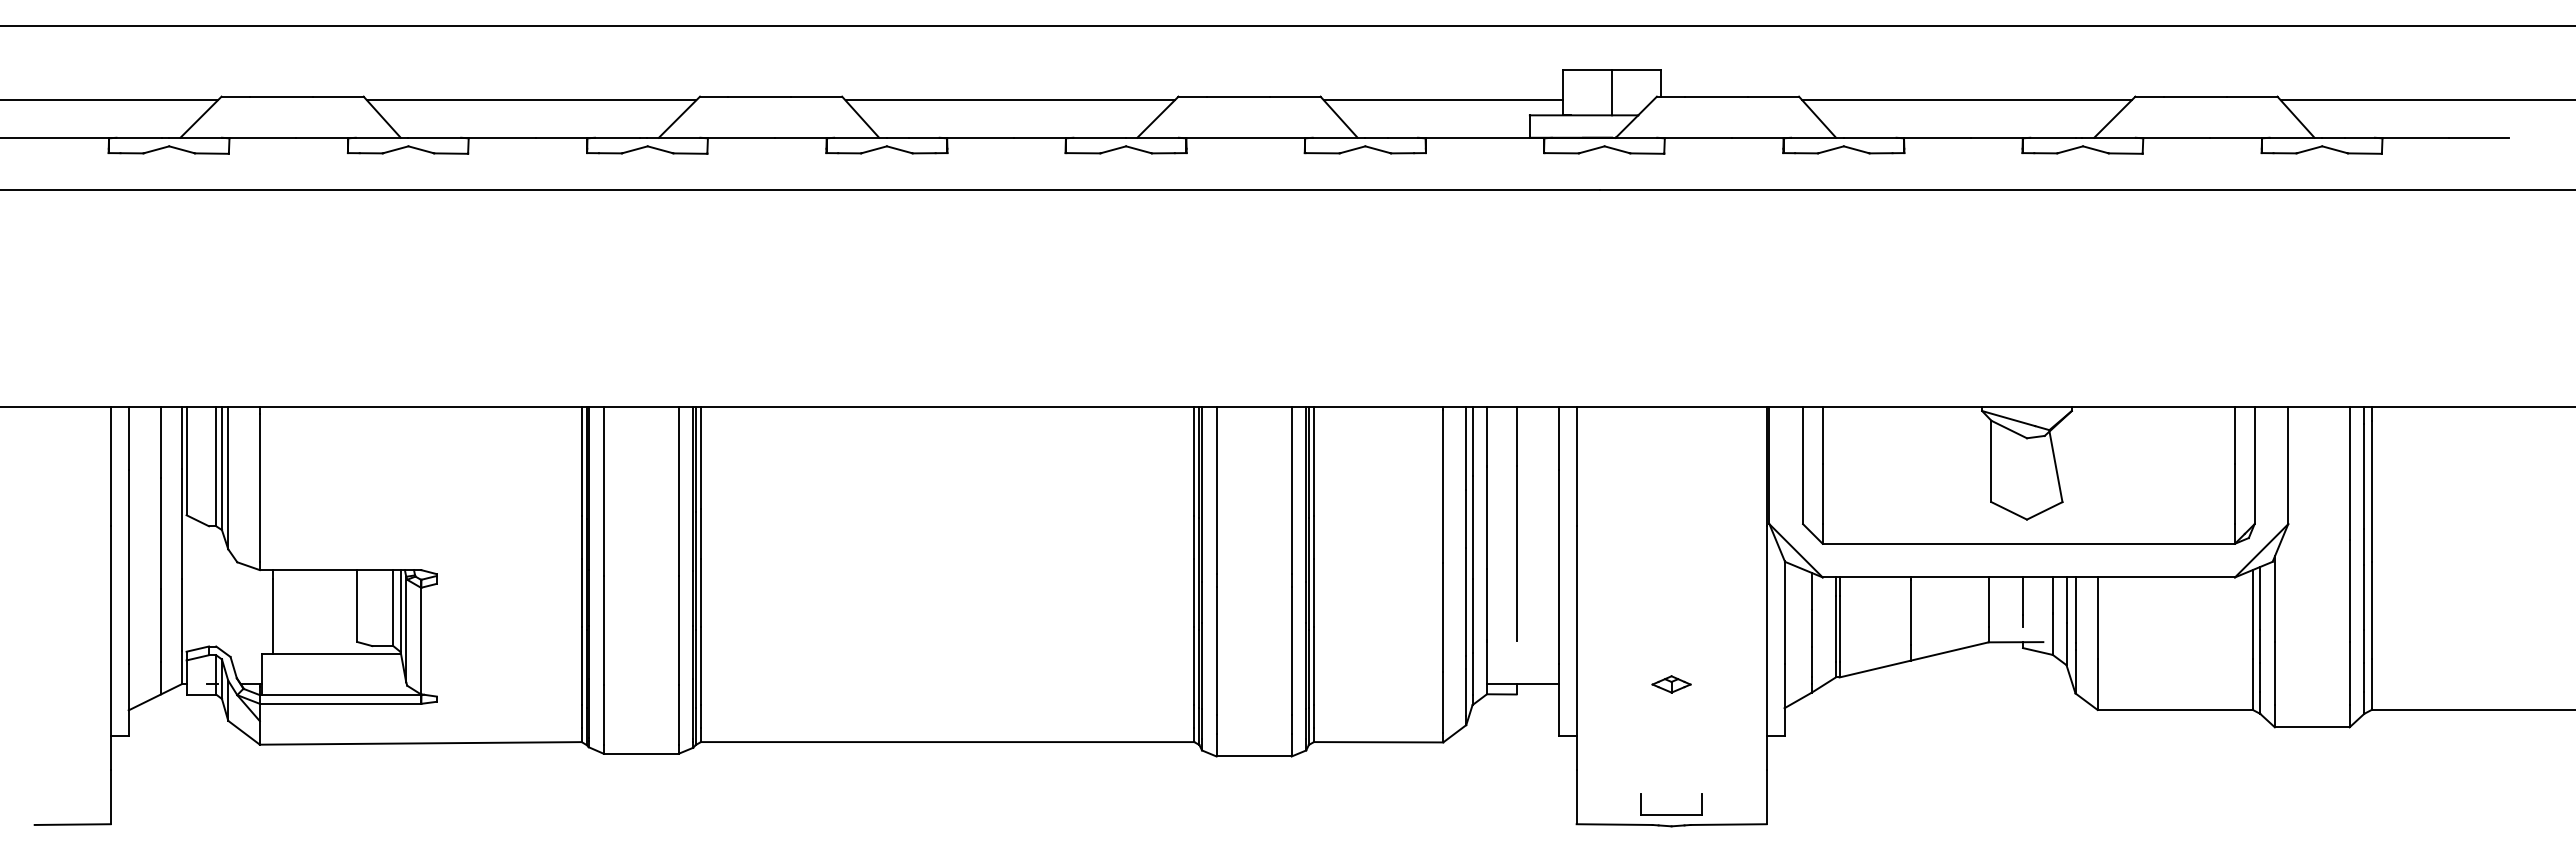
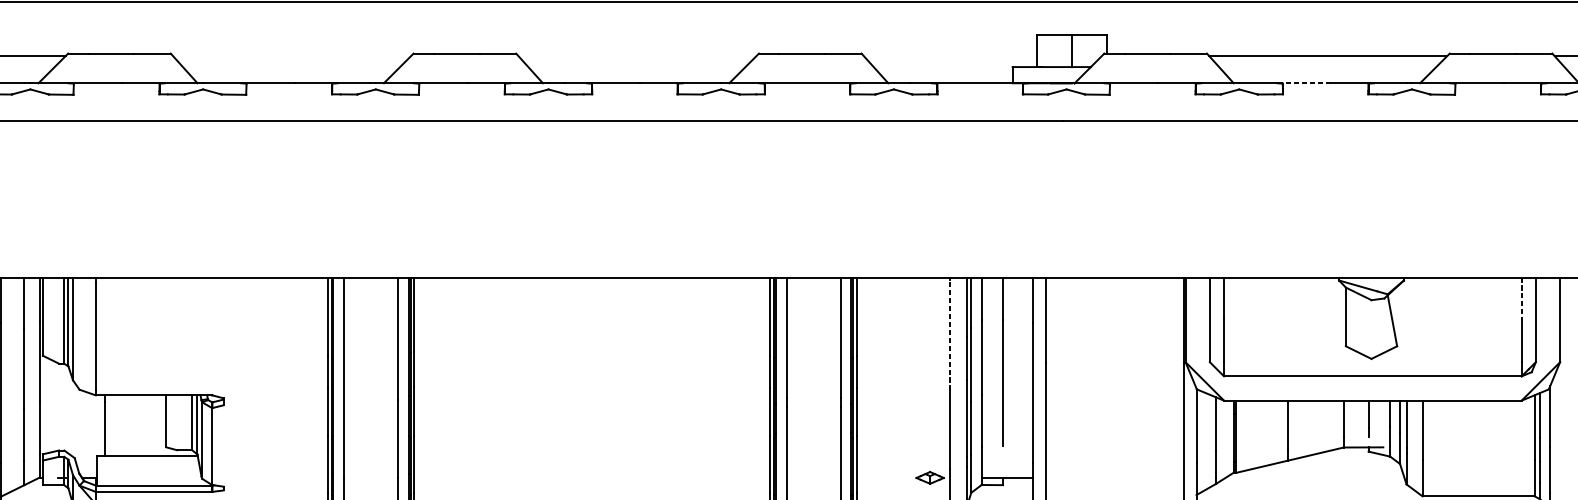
line: (531, 100) -> (291, 56), removed
line: (1009, 100) -> (636, 56), removed
line: (1443, 100) -> (950, 56), removed
line: (1933, 137) -> (1304, 83), solid -> dashed
line: (2234, 435) -> (1521, 298), solid -> dashed
line: (1443, 486) -> (950, 335), solid -> dashed
part: (1671, 684) -> (930, 477), moved

